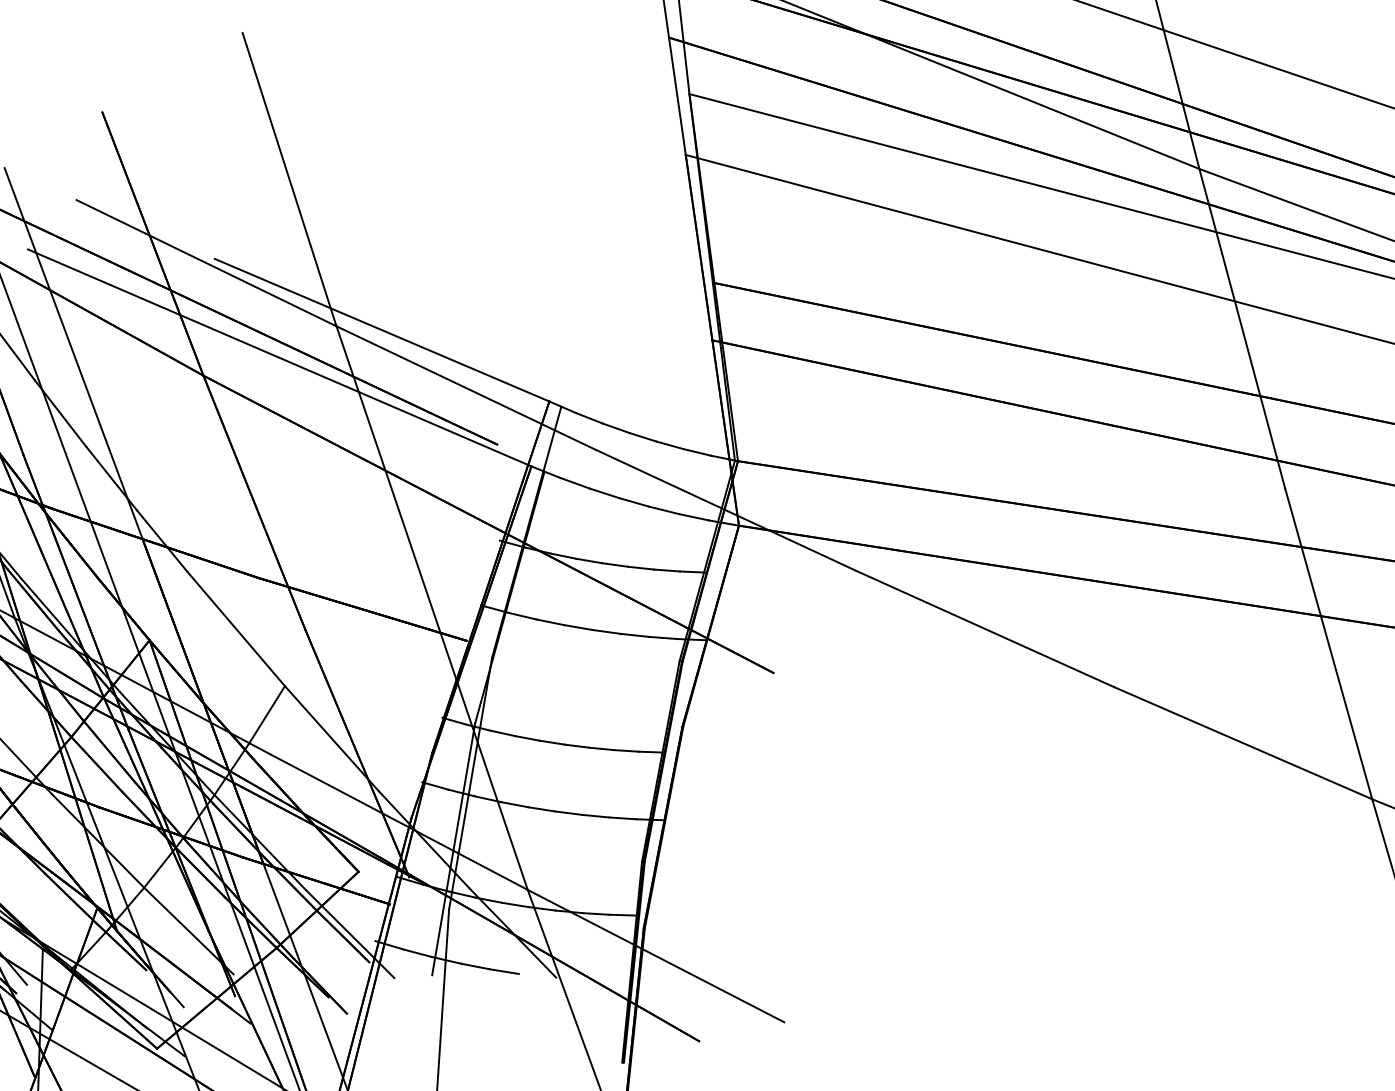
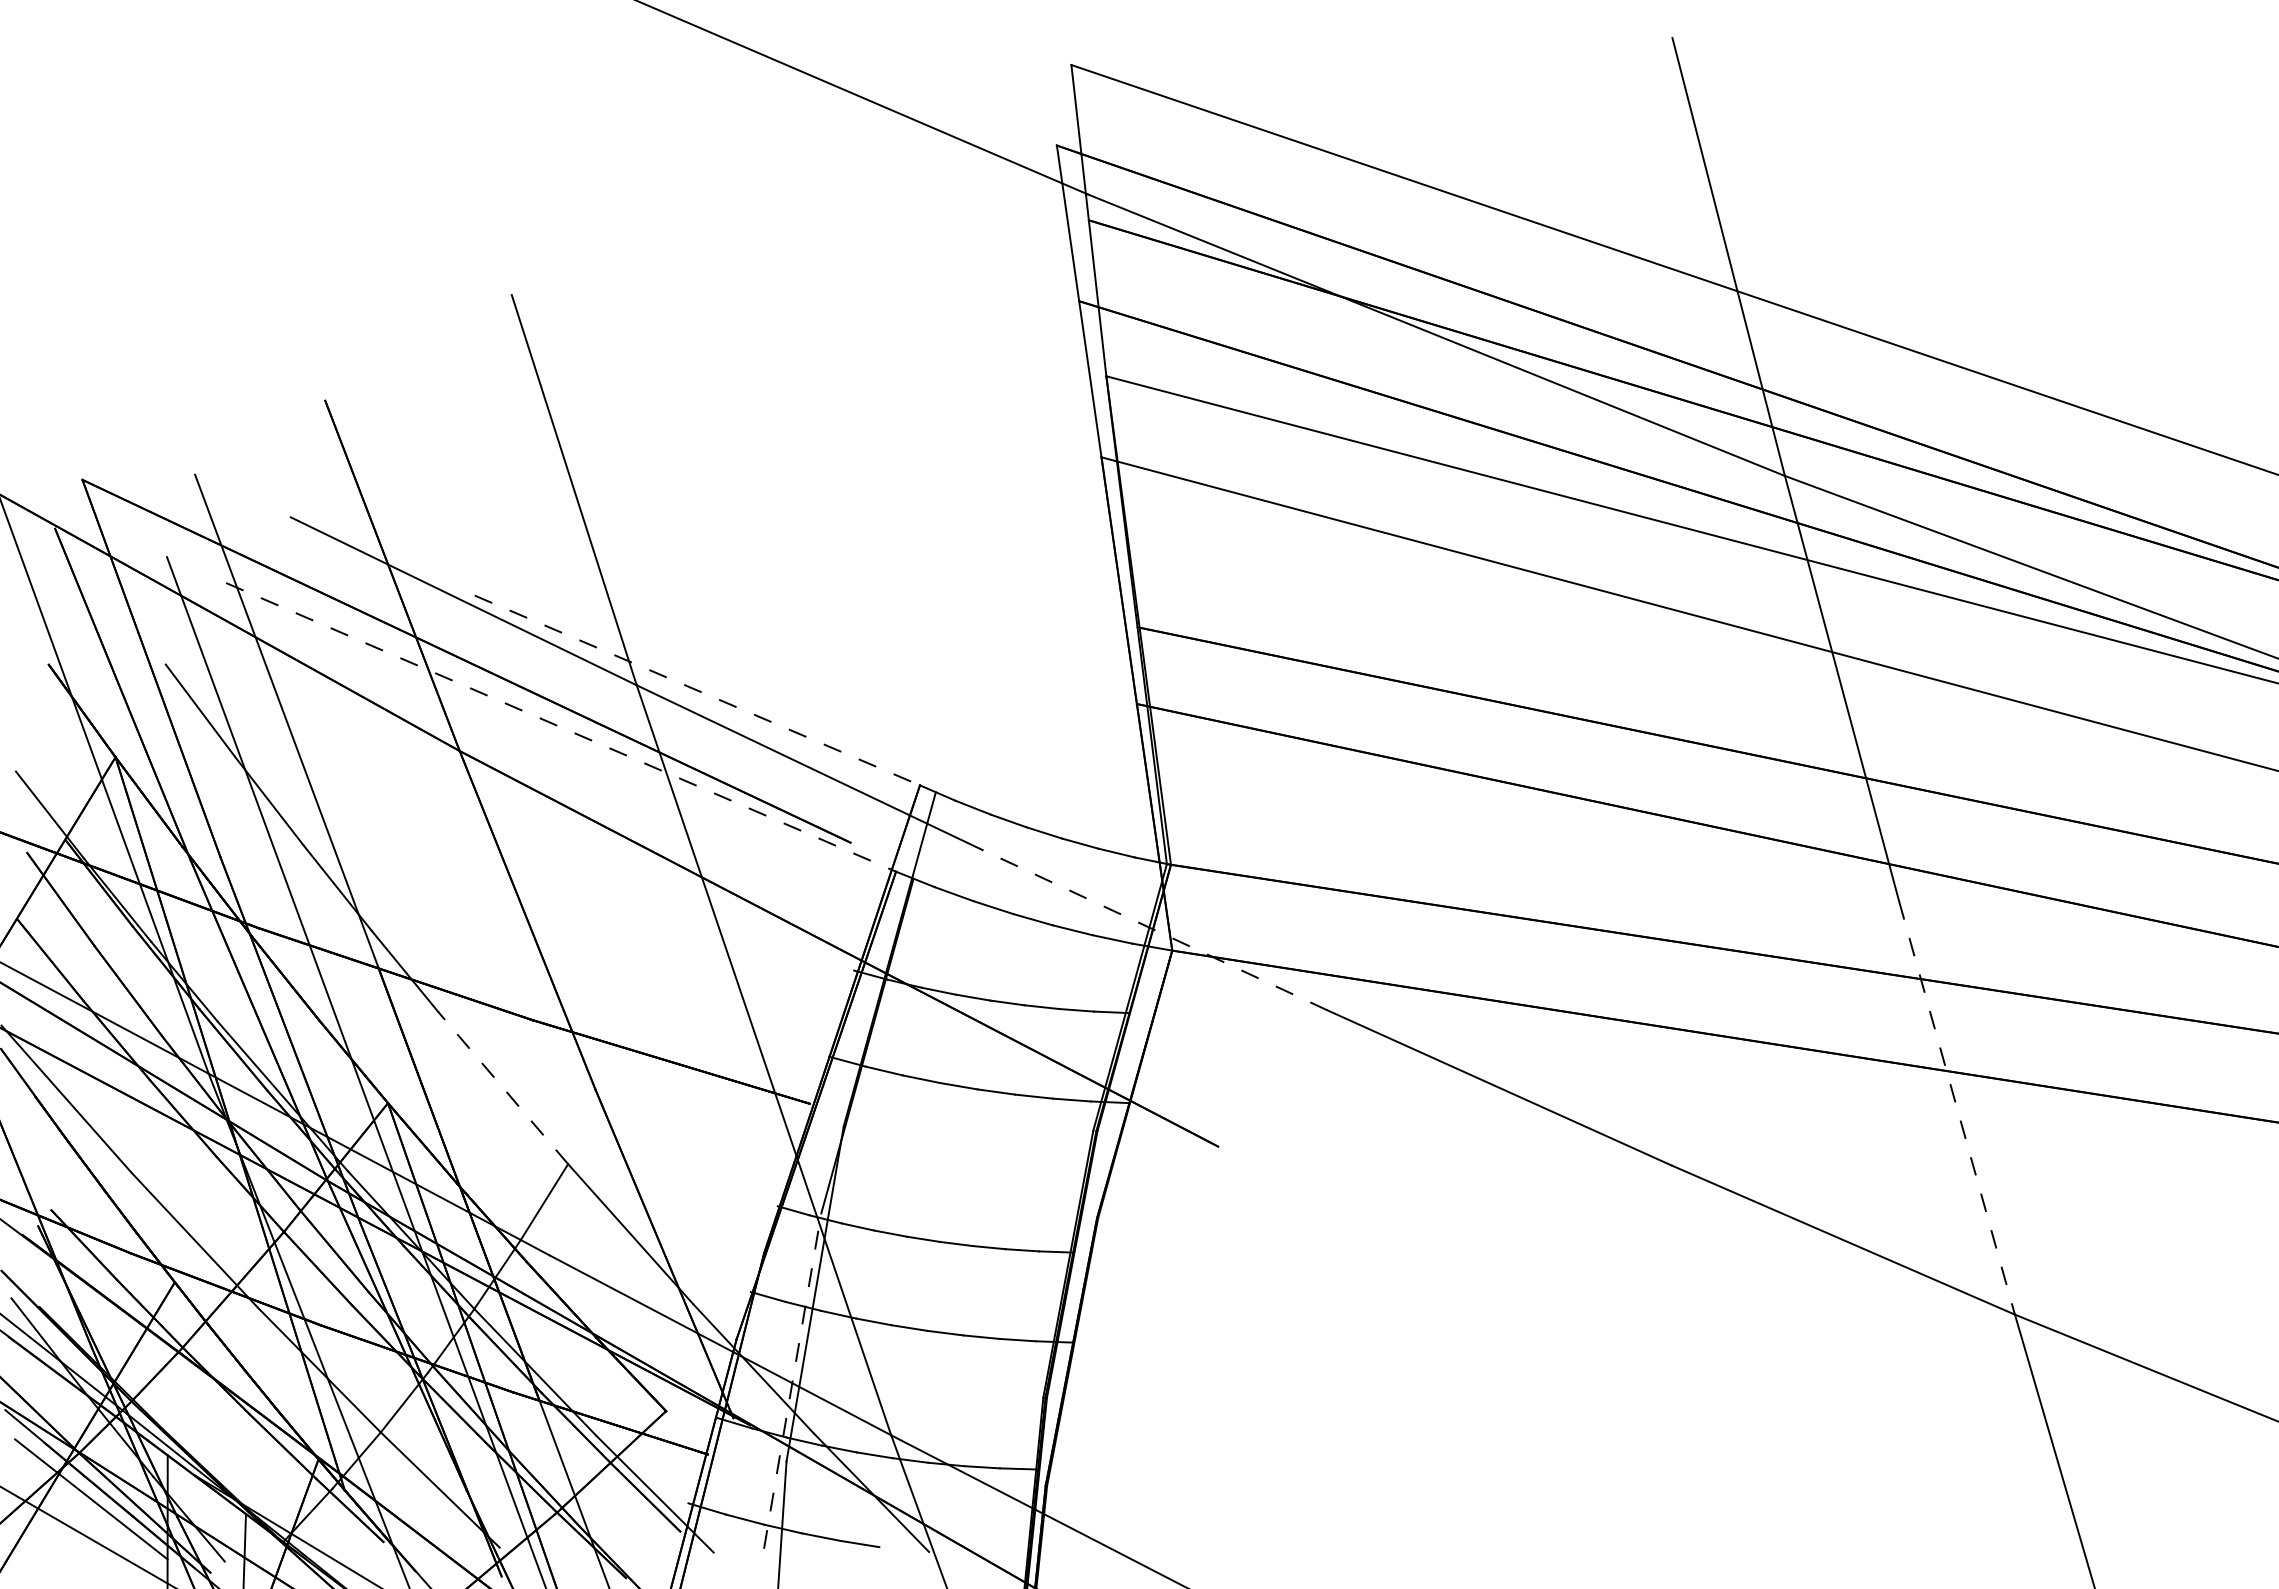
line: (382, 330) -> (697, 690), solid -> dashed
line: (279, 358) -> (561, 727), solid -> dashed
line: (725, 509) -> (1154, 929), solid -> dashed
line: (235, 628) -> (502, 1087), solid -> dashed
line: (1329, 644) -> (1957, 1108), solid -> dashed
line: (453, 848) -> (792, 1380), solid -> dashed

